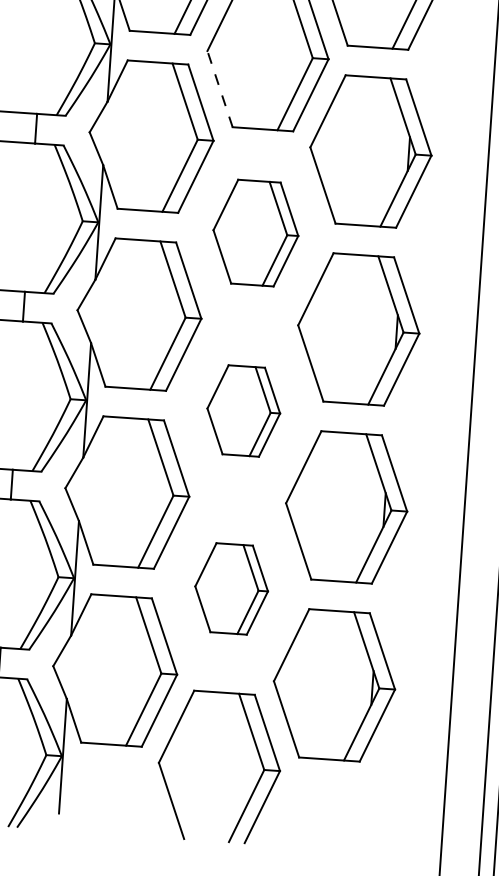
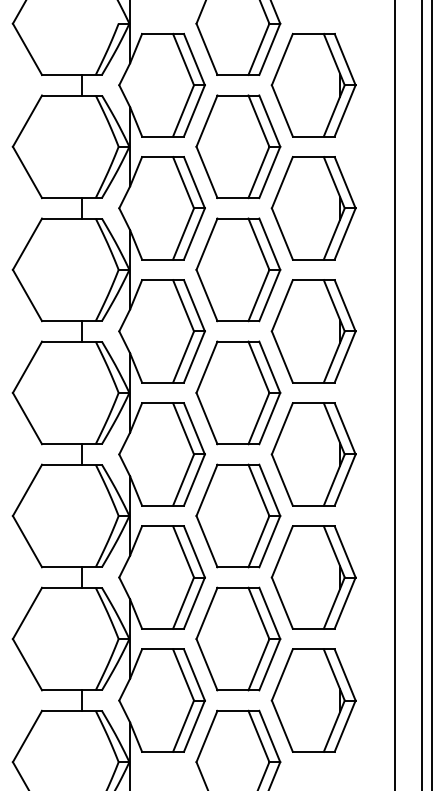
line: (220, 89) -> (207, 295), dashed -> solid
part: (256, 232) -> (238, 392), size x1.43
part: (243, 410) -> (238, 515), size x1.67
part: (231, 588) -> (238, 638), size x1.67

